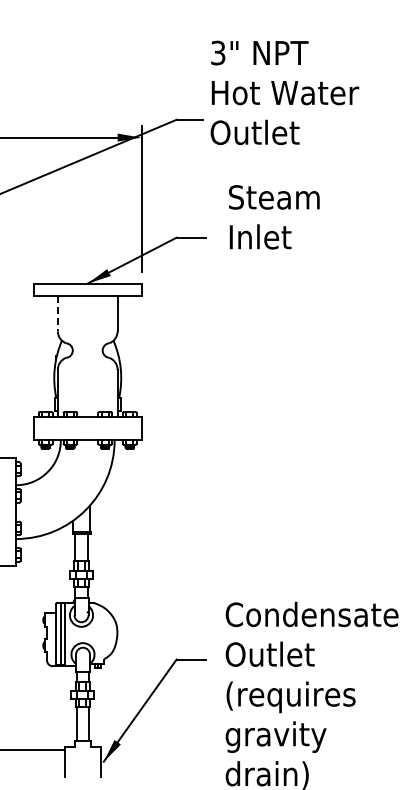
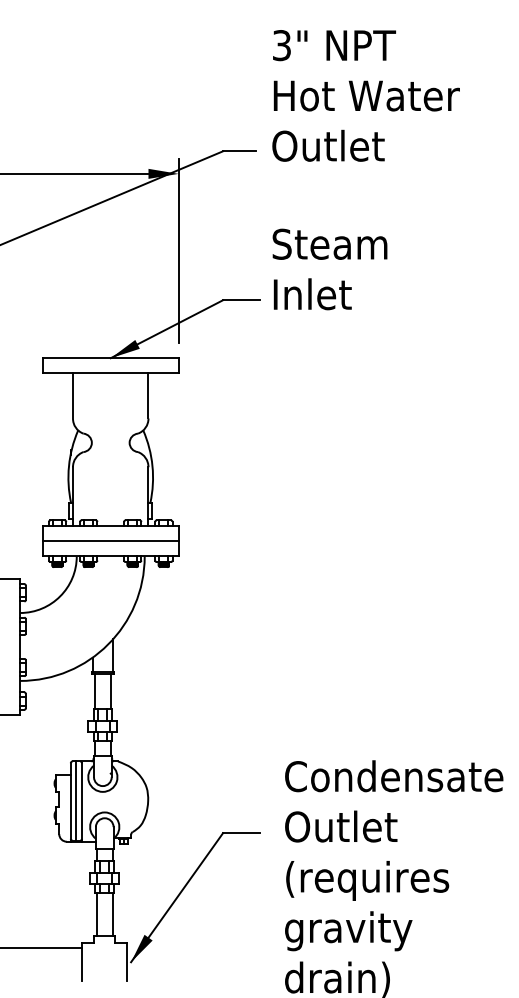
text: (284, 92) -> (365, 95), moved
text: (274, 217) -> (330, 269), moved
line: (57, 313) -> (72, 396), dashed -> solid
line: (87, 428) -> (110, 541), added

